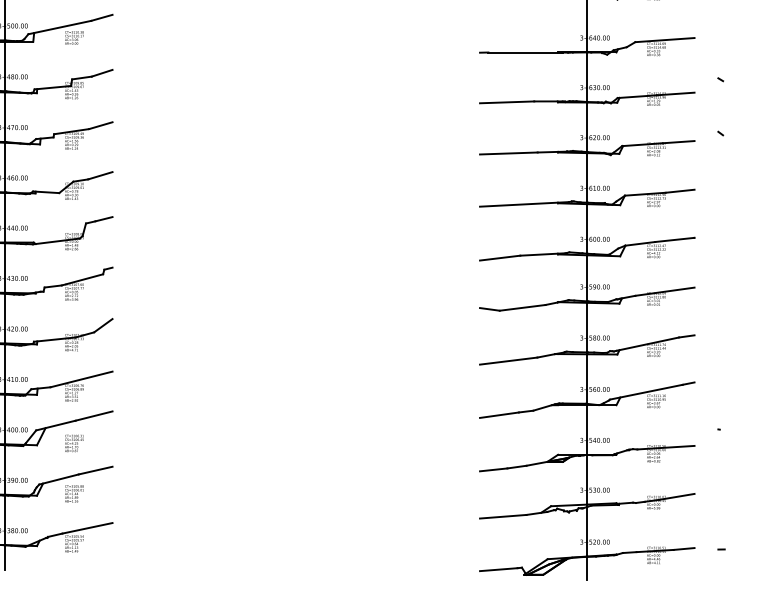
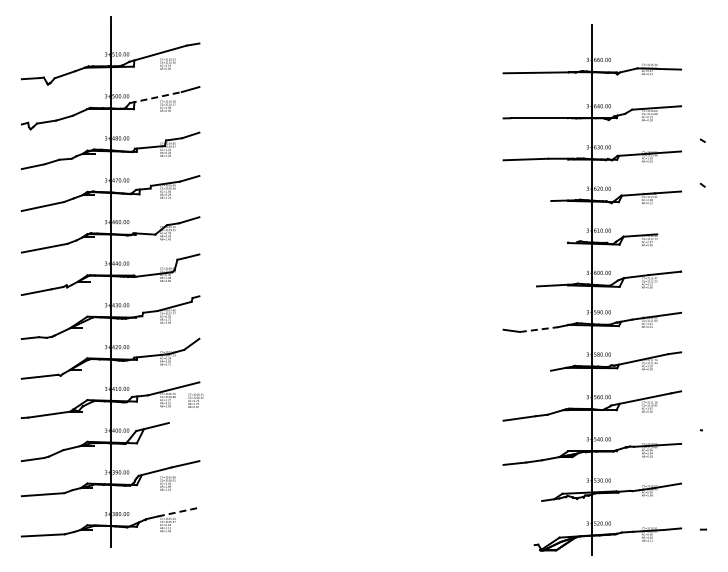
line: (59, 27) -> (155, 97), solid -> dashed
line: (508, 153) -> (527, 201), removed
line: (680, 190) -> (669, 232), removed
line: (524, 203) -> (540, 243), removed
line: (499, 258) -> (519, 288), removed
line: (523, 307) -> (539, 329), solid -> dashed
line: (508, 360) -> (527, 373), removed
line: (93, 416) -> (183, 419), removed
text: (74, 443) -> (195, 400), moved
line: (502, 516) -> (522, 502), removed
line: (88, 527) -> (179, 511), solid -> dashed
line: (498, 569) -> (518, 546), removed

